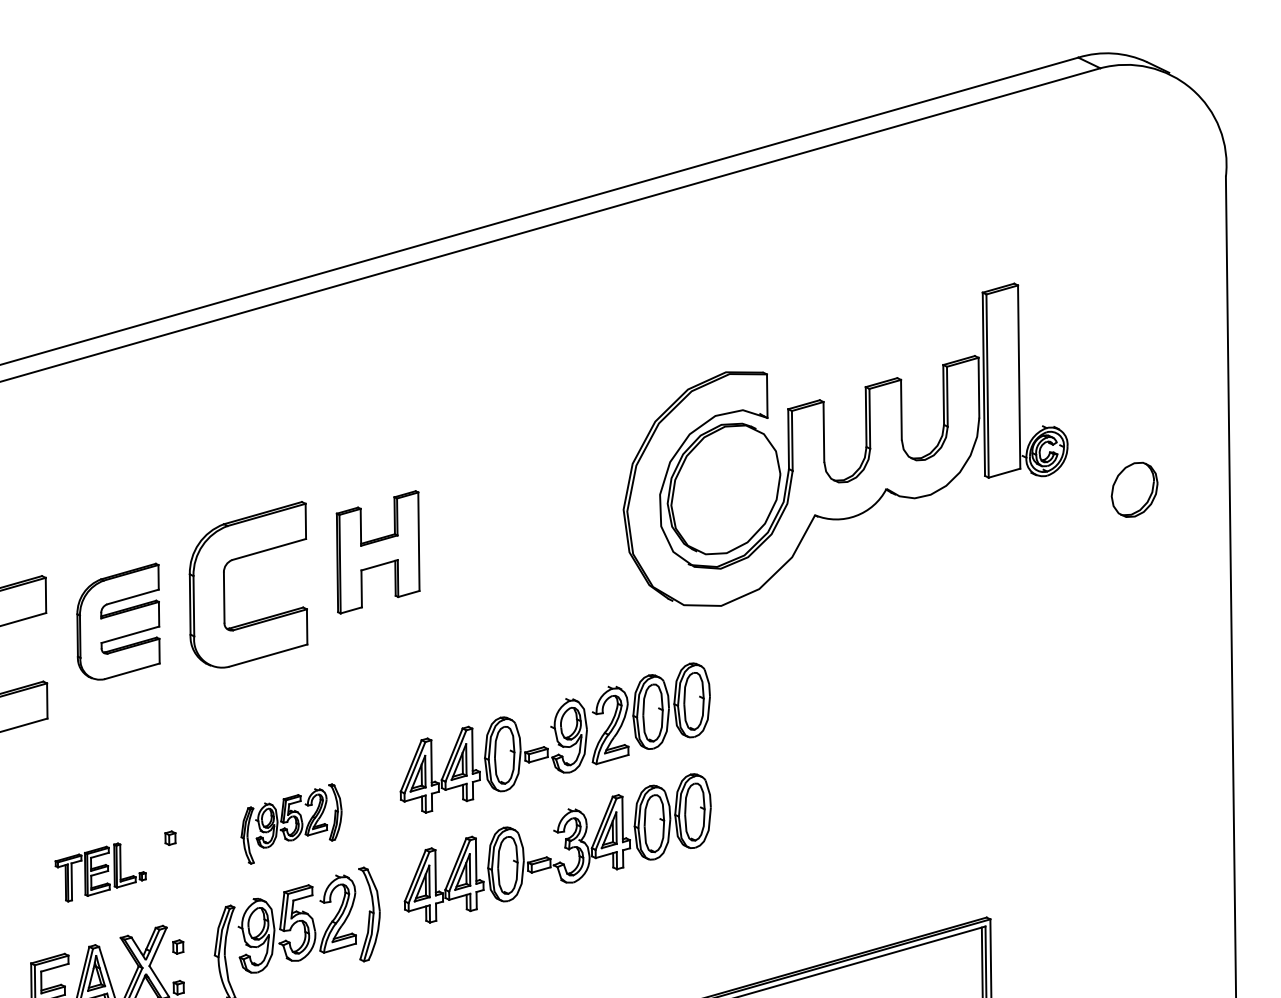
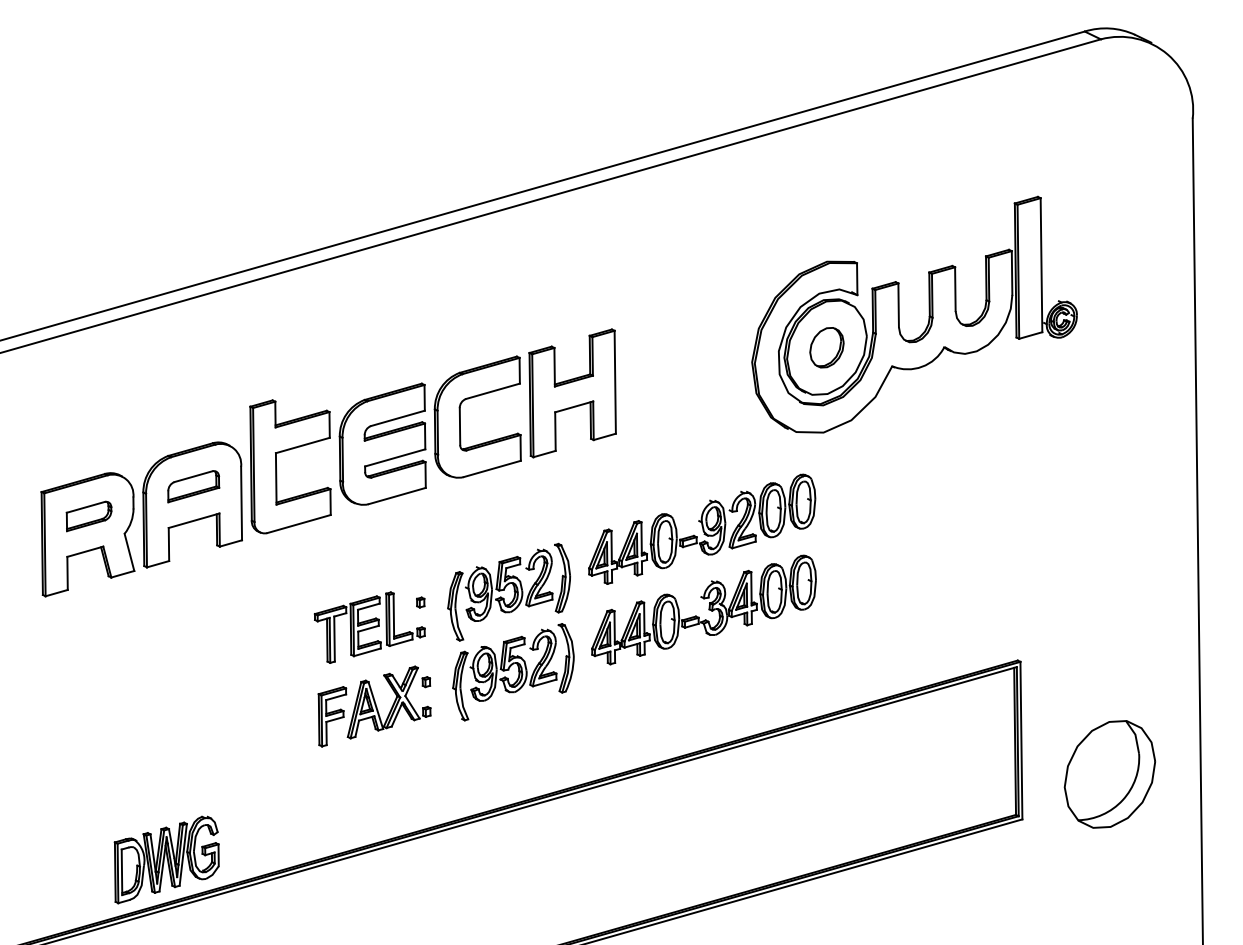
part: (1134, 489) -> (826, 347), moved
part: (378, 552) -> (572, 393), size x1.43
part: (118, 620) -> (382, 443), size x1.43
part: (291, 823) -> (509, 591), size x1.67
part: (100, 872) -> (369, 627), size x1.67

